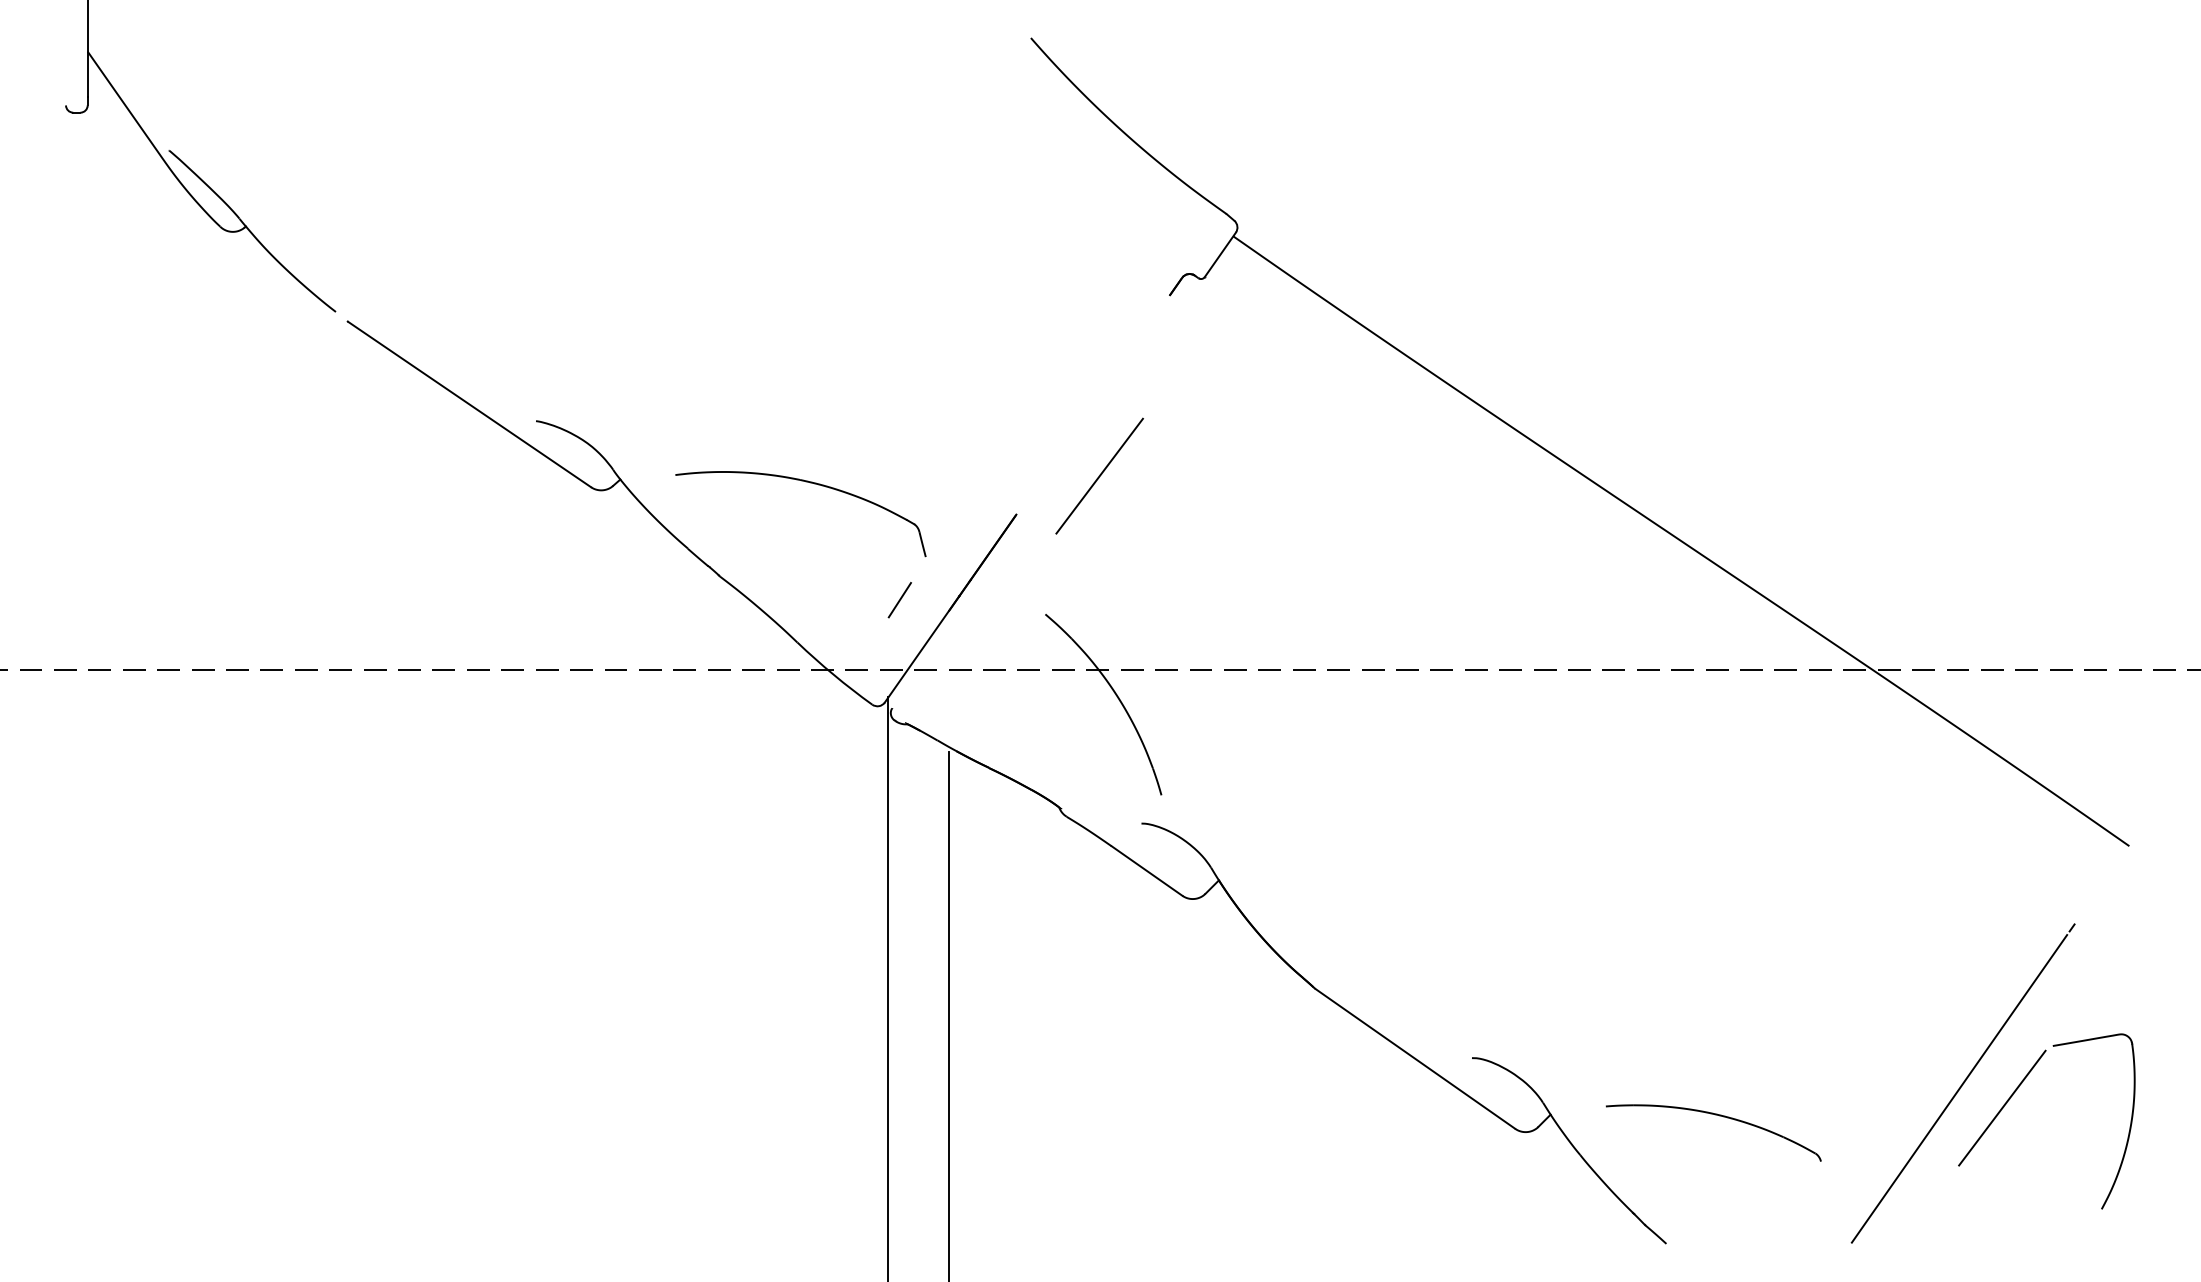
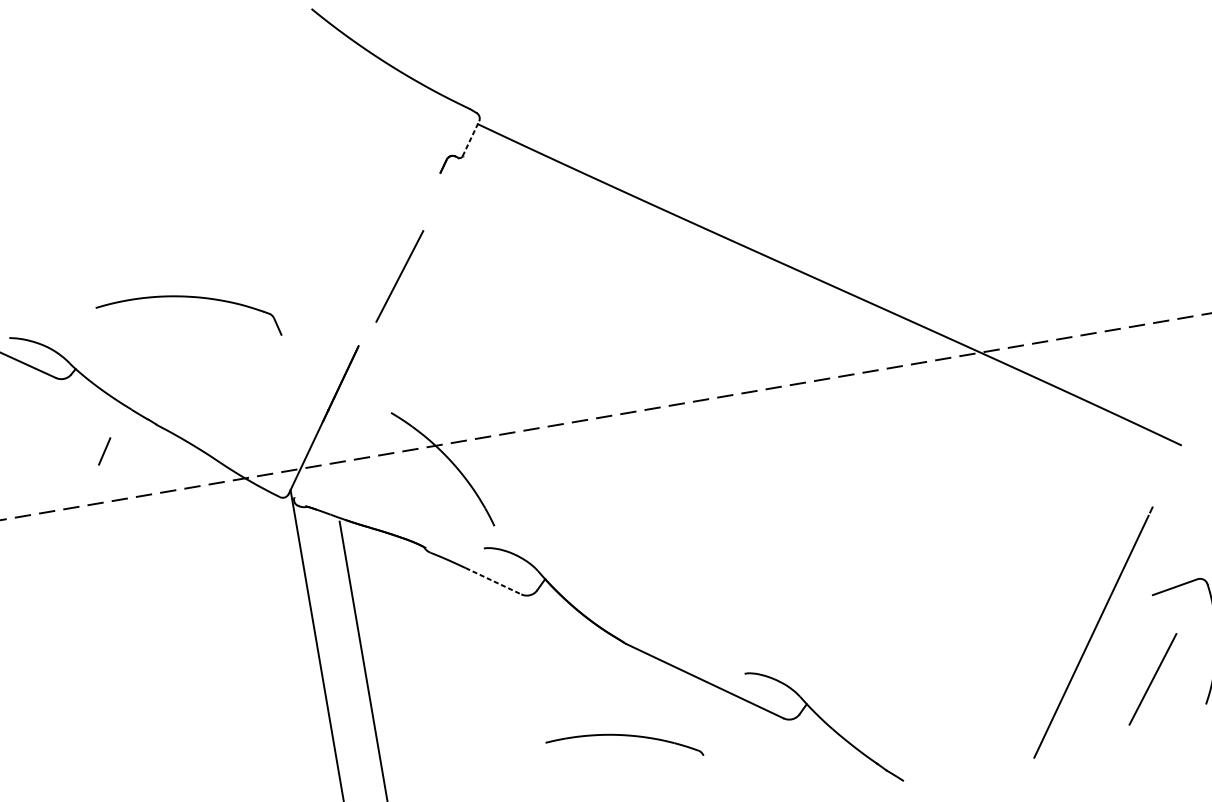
line: (1220, 254) -> (470, 138), solid -> dashed
line: (1099, 475) -> (399, 275), moved
part: (805, 482) -> (188, 297), moved
line: (899, 600) -> (104, 451), moved
line: (1147, 871) -> (493, 581), solid -> dashed
line: (2002, 1107) -> (1152, 678), moved
part: (1719, 1116) -> (626, 736), moved

